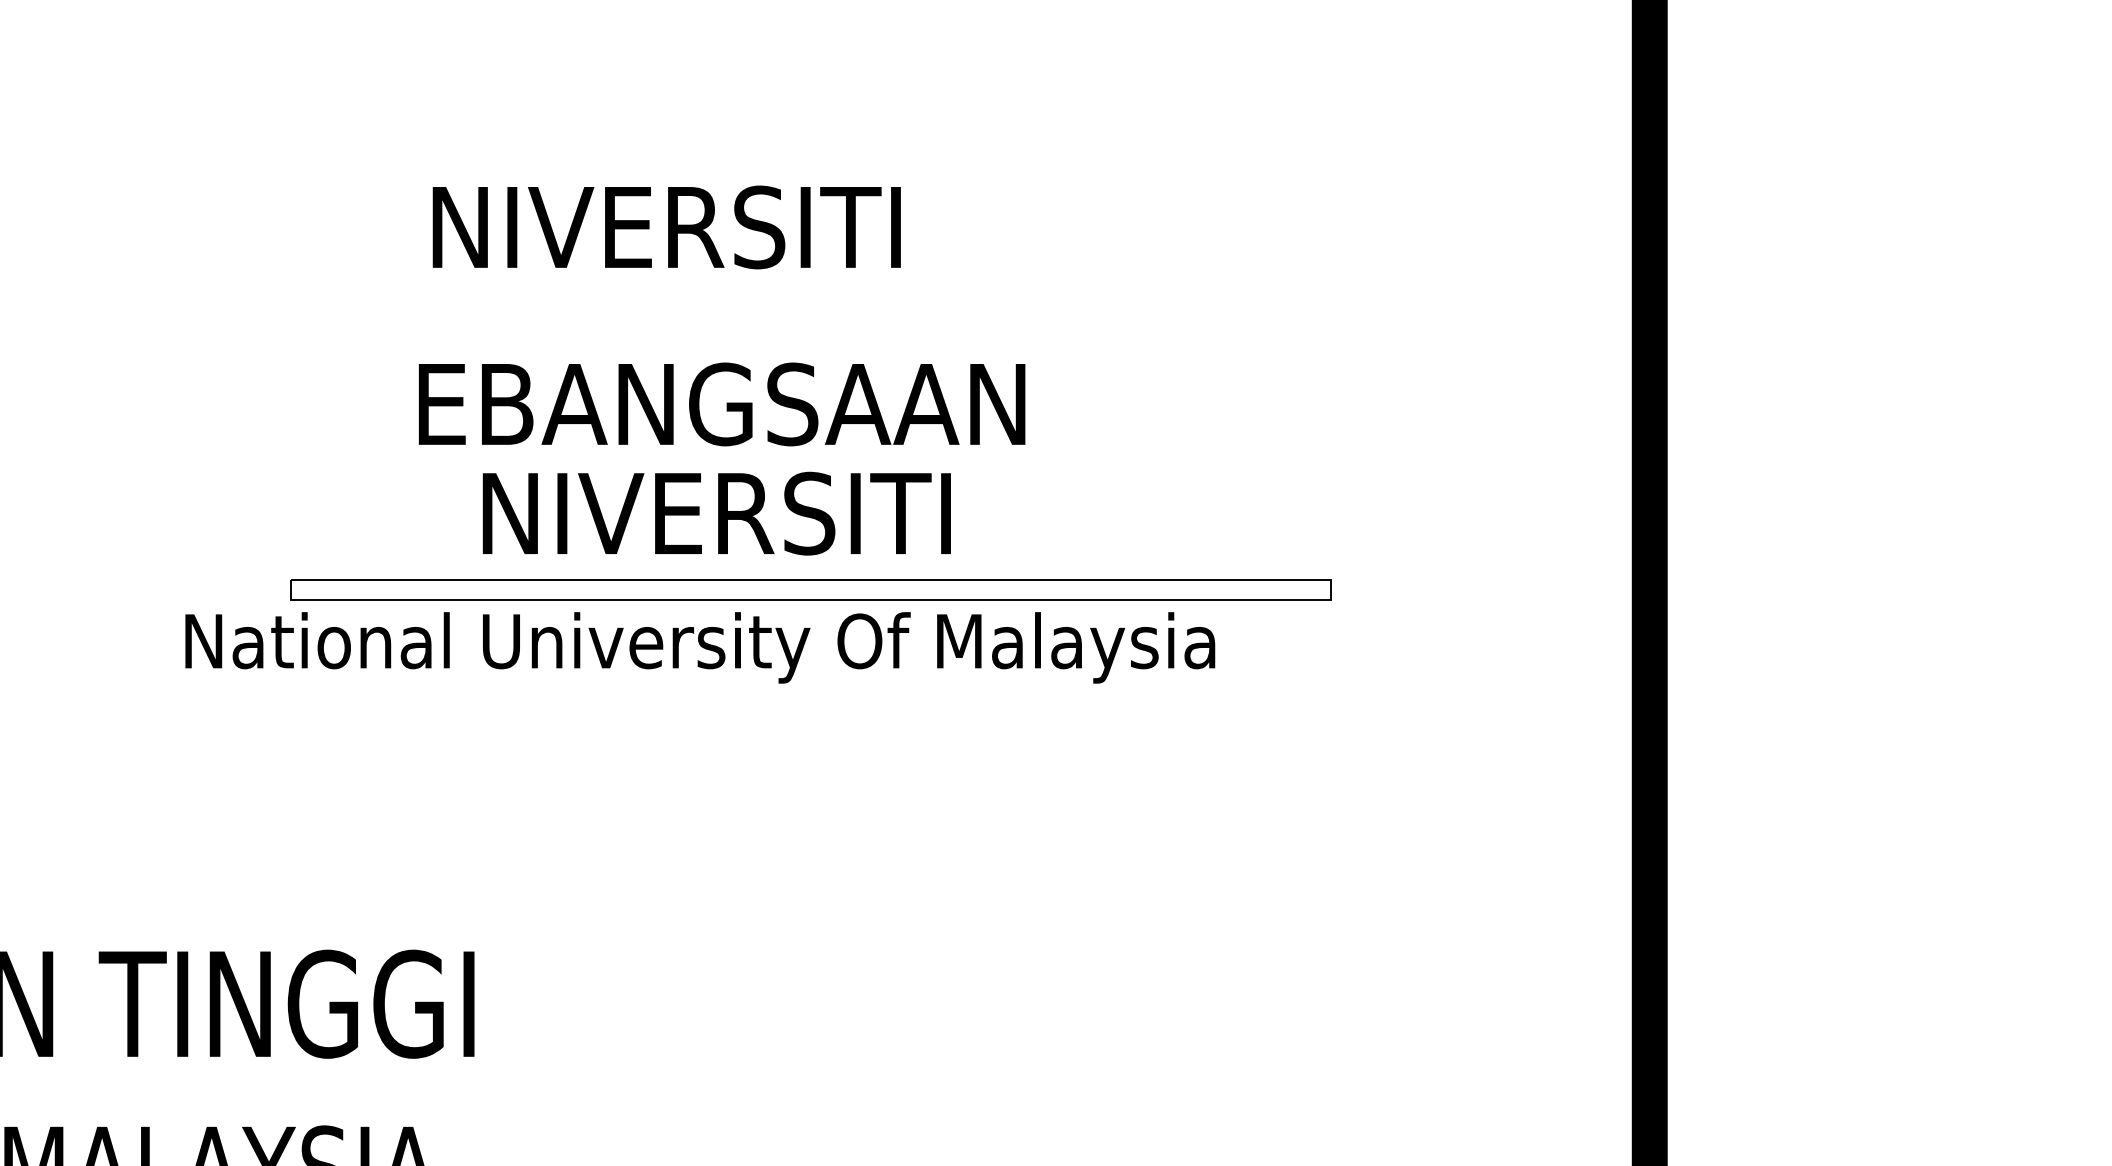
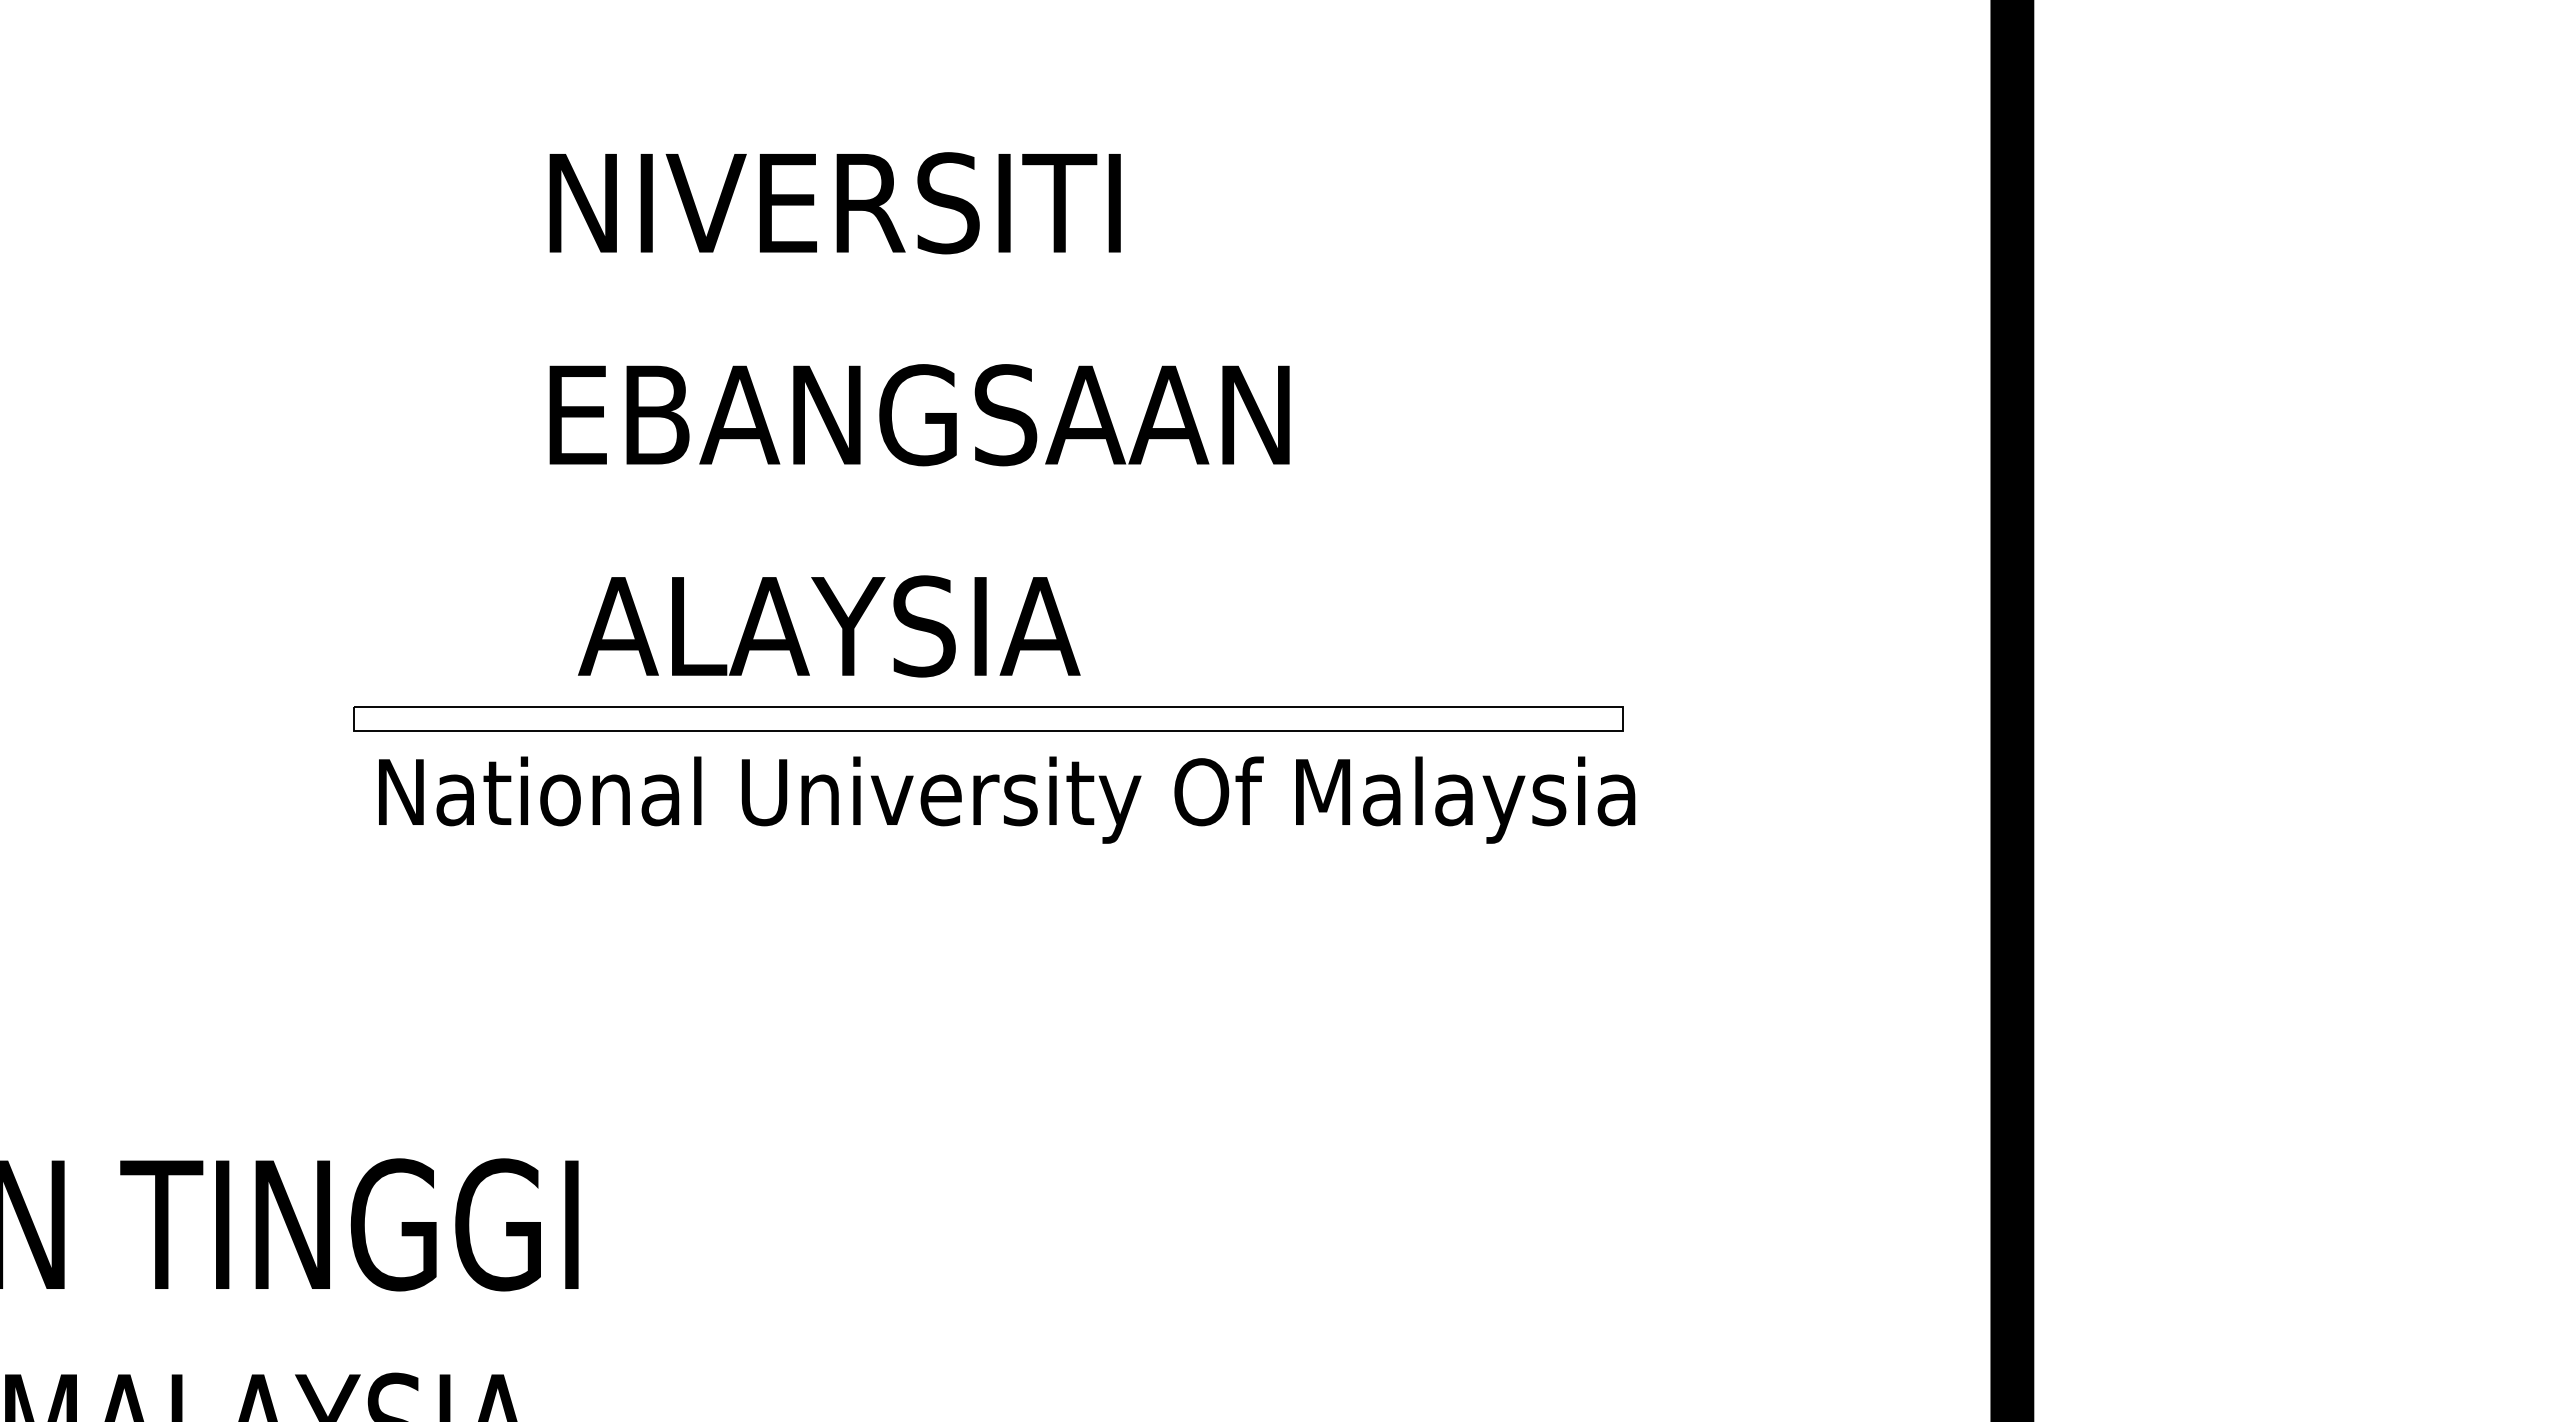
text: (666, 227) -> (834, 203), moved
text: (721, 404) -> (919, 415), moved
text: (712, 513) -> (868, 626), NIVERSITI -> ALAYSIA
text: (700, 647) -> (1007, 799), moved

